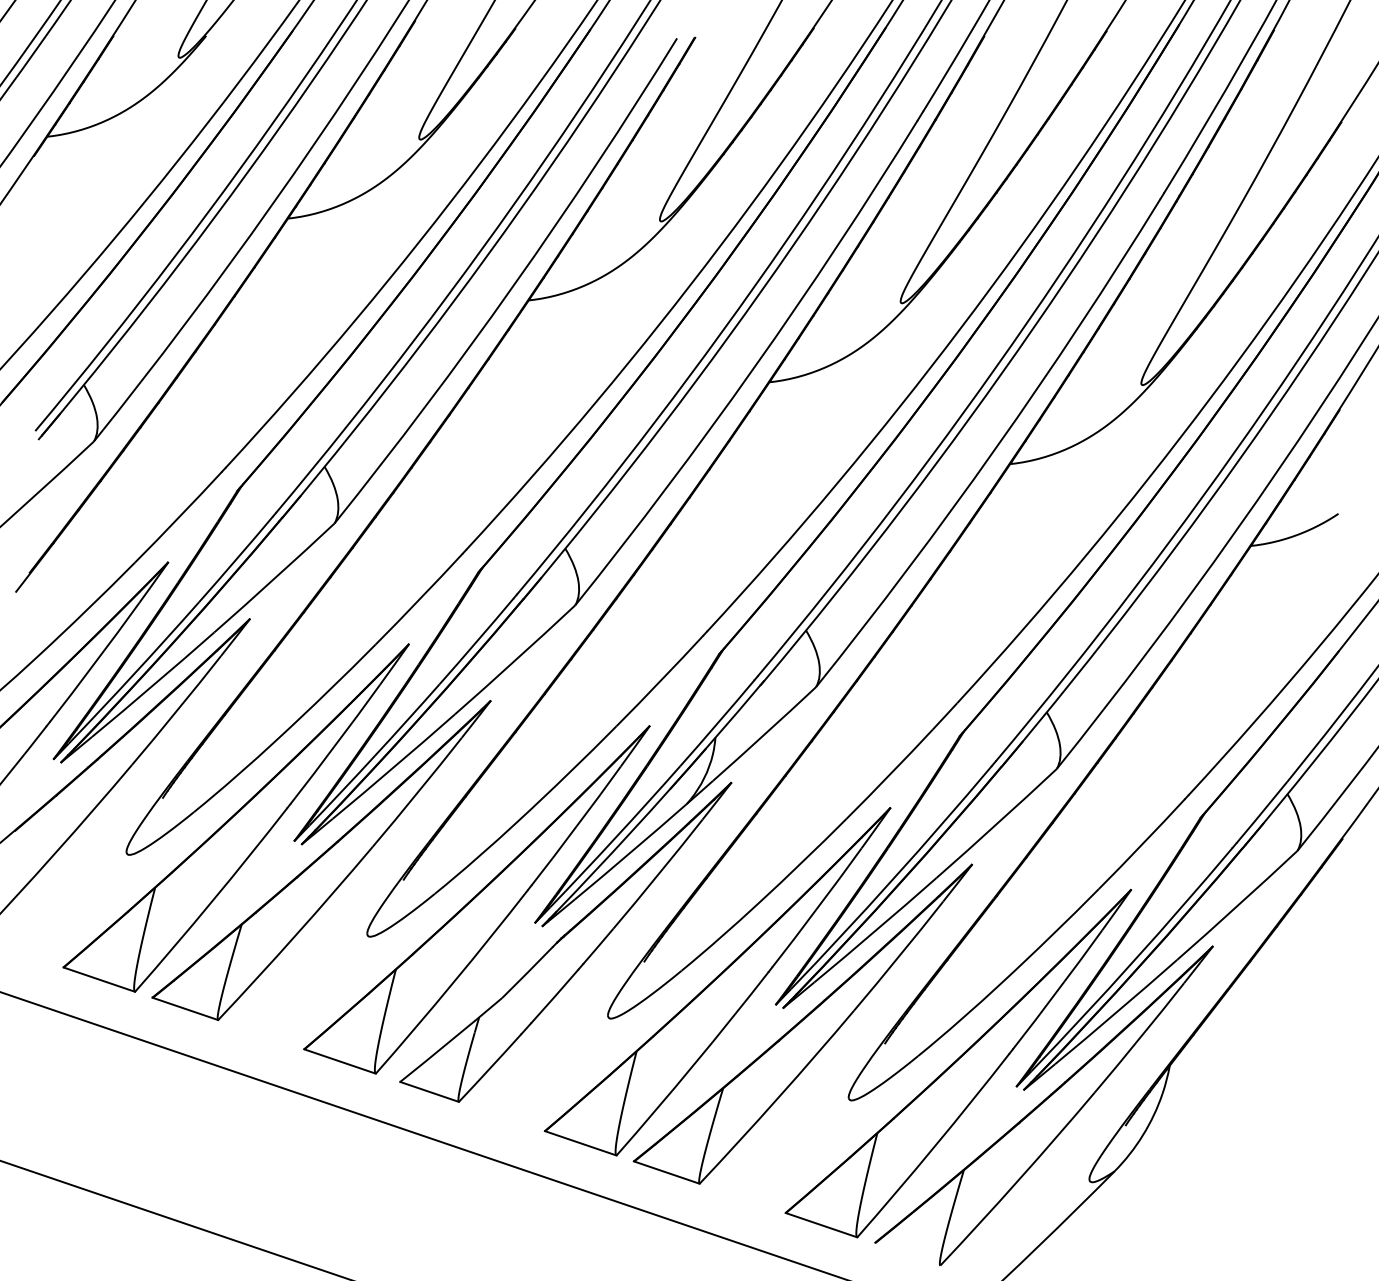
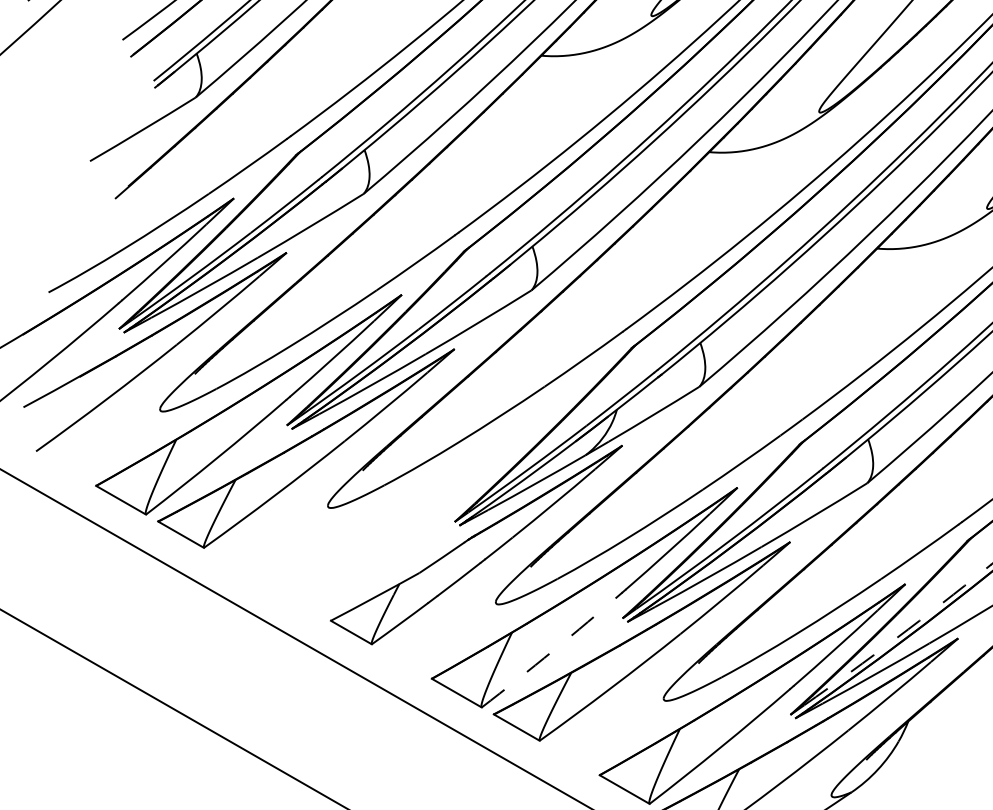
part: (476, 899) -> (414, 495), removed
arc: (1133, 961) -> (896, 638), solid -> dashed
arc: (694, 1064) -> (553, 650), solid -> dashed

